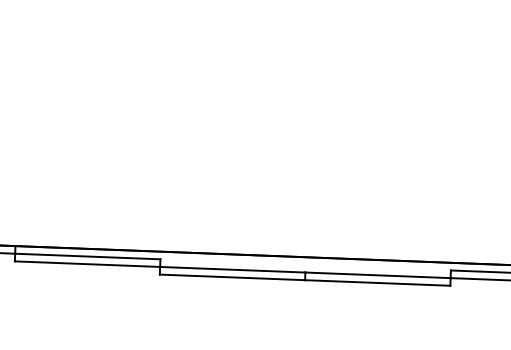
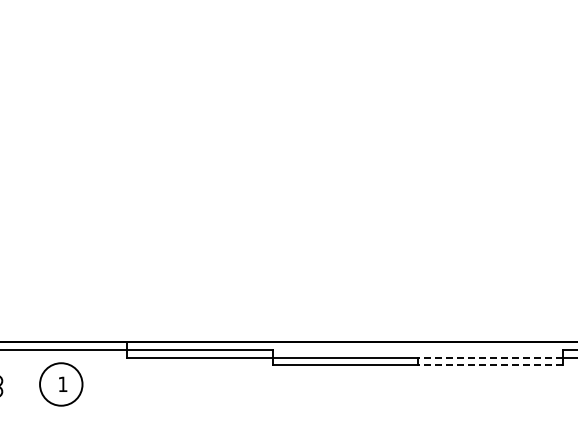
line: (378, 275) -> (490, 357), solid -> dashed
line: (377, 283) -> (490, 365), solid -> dashed

